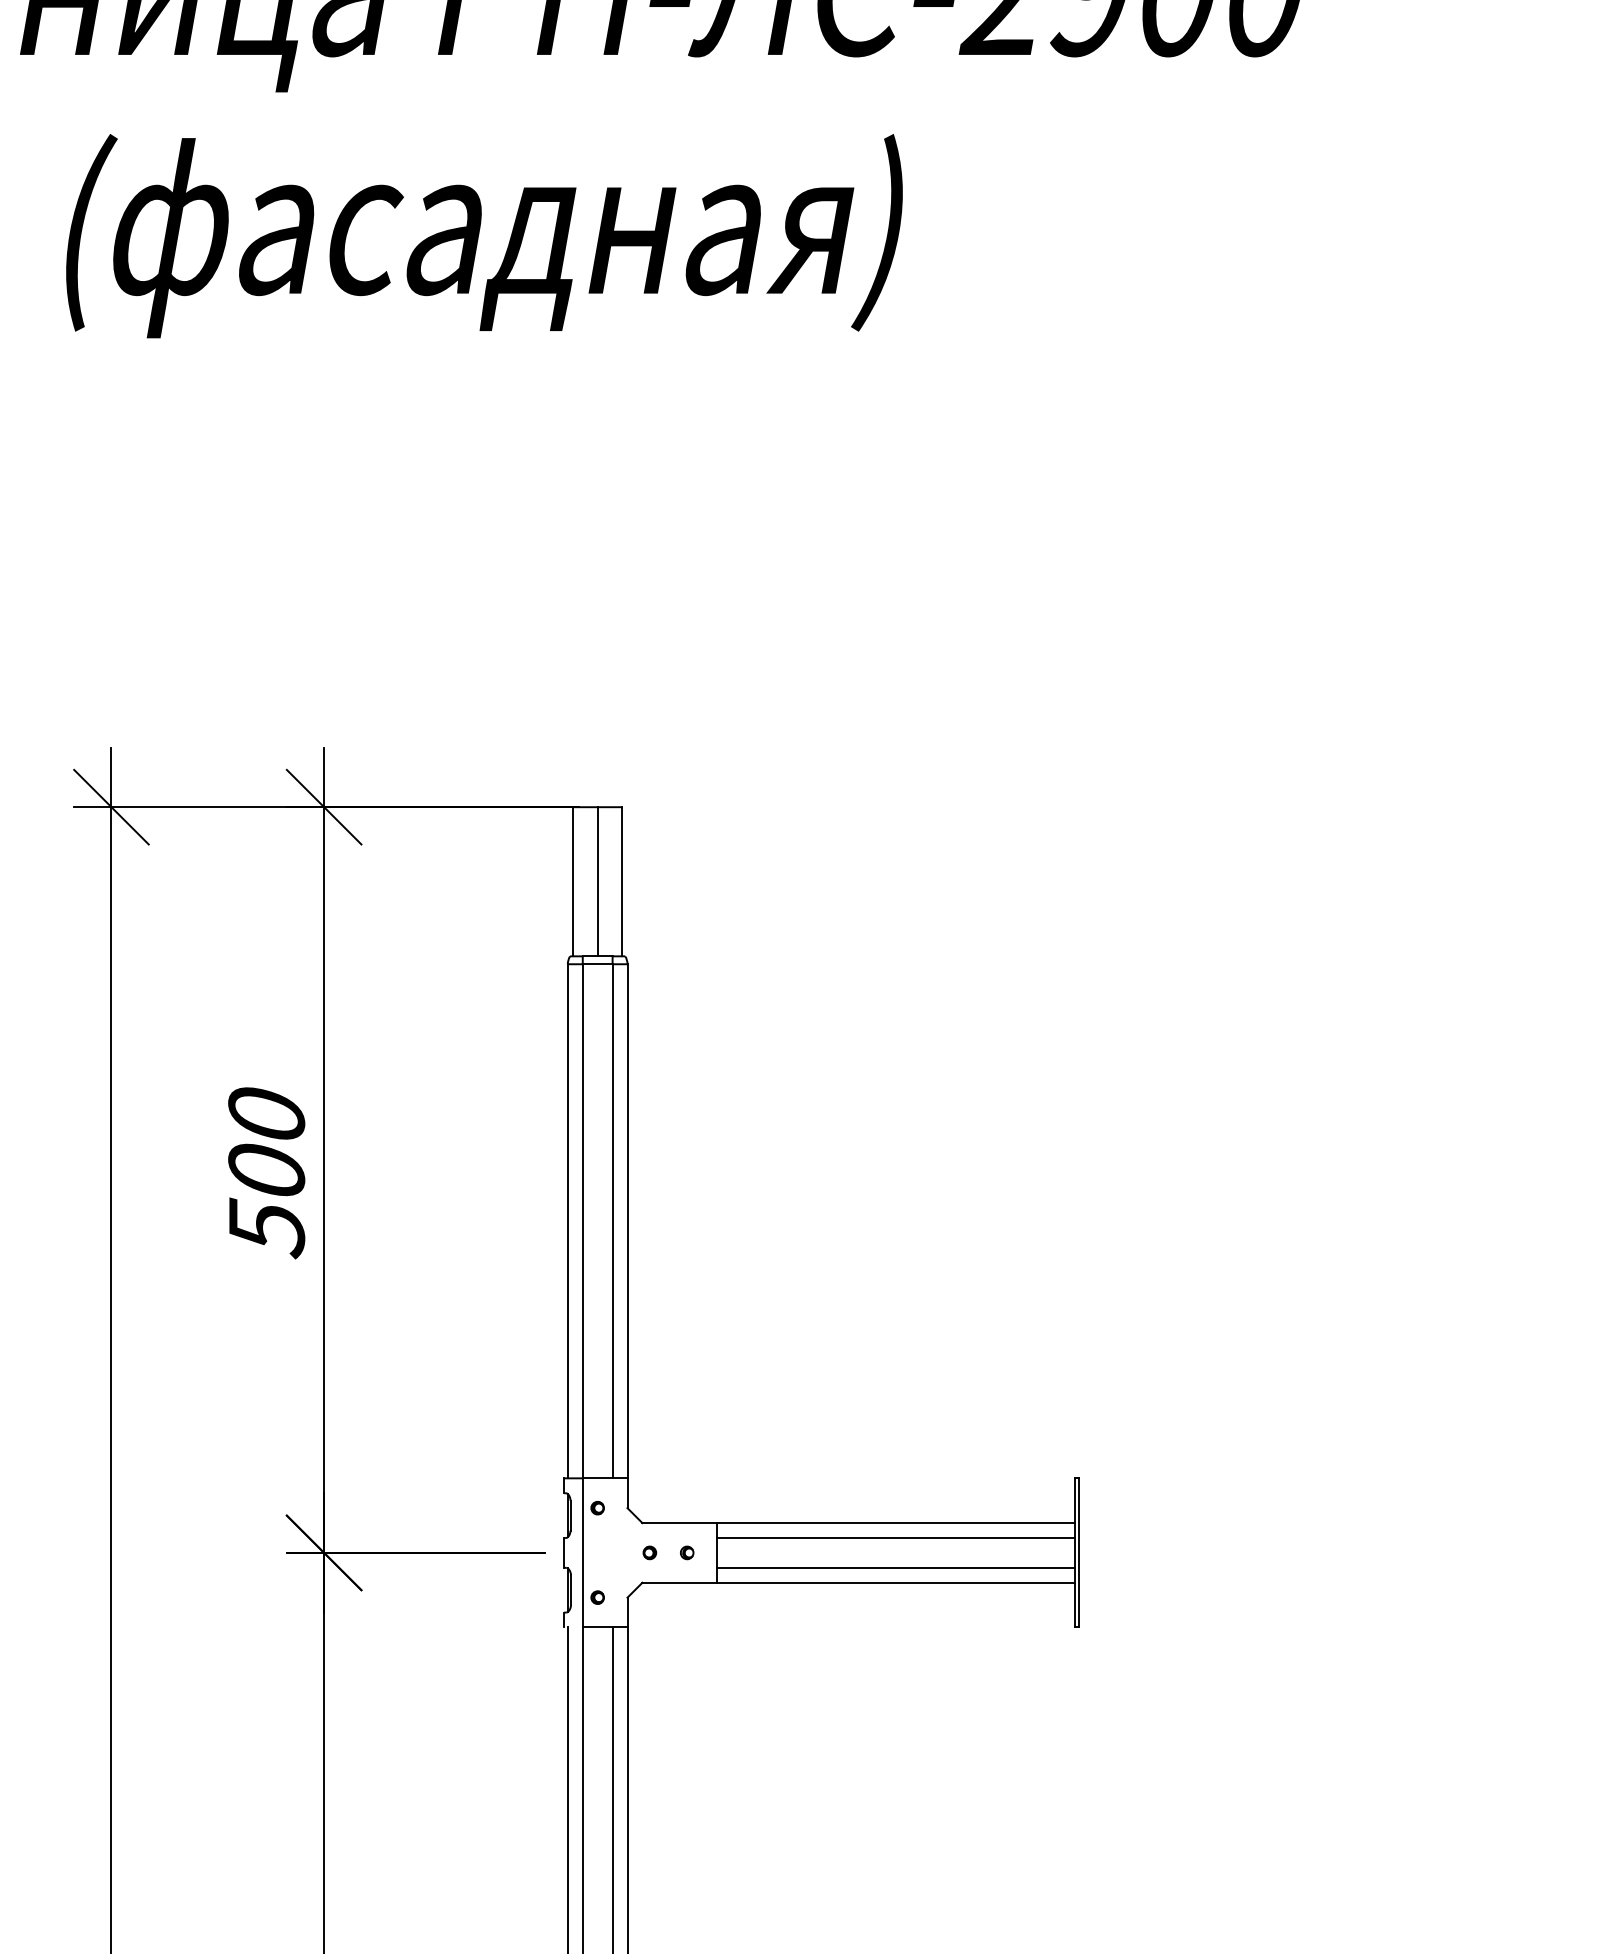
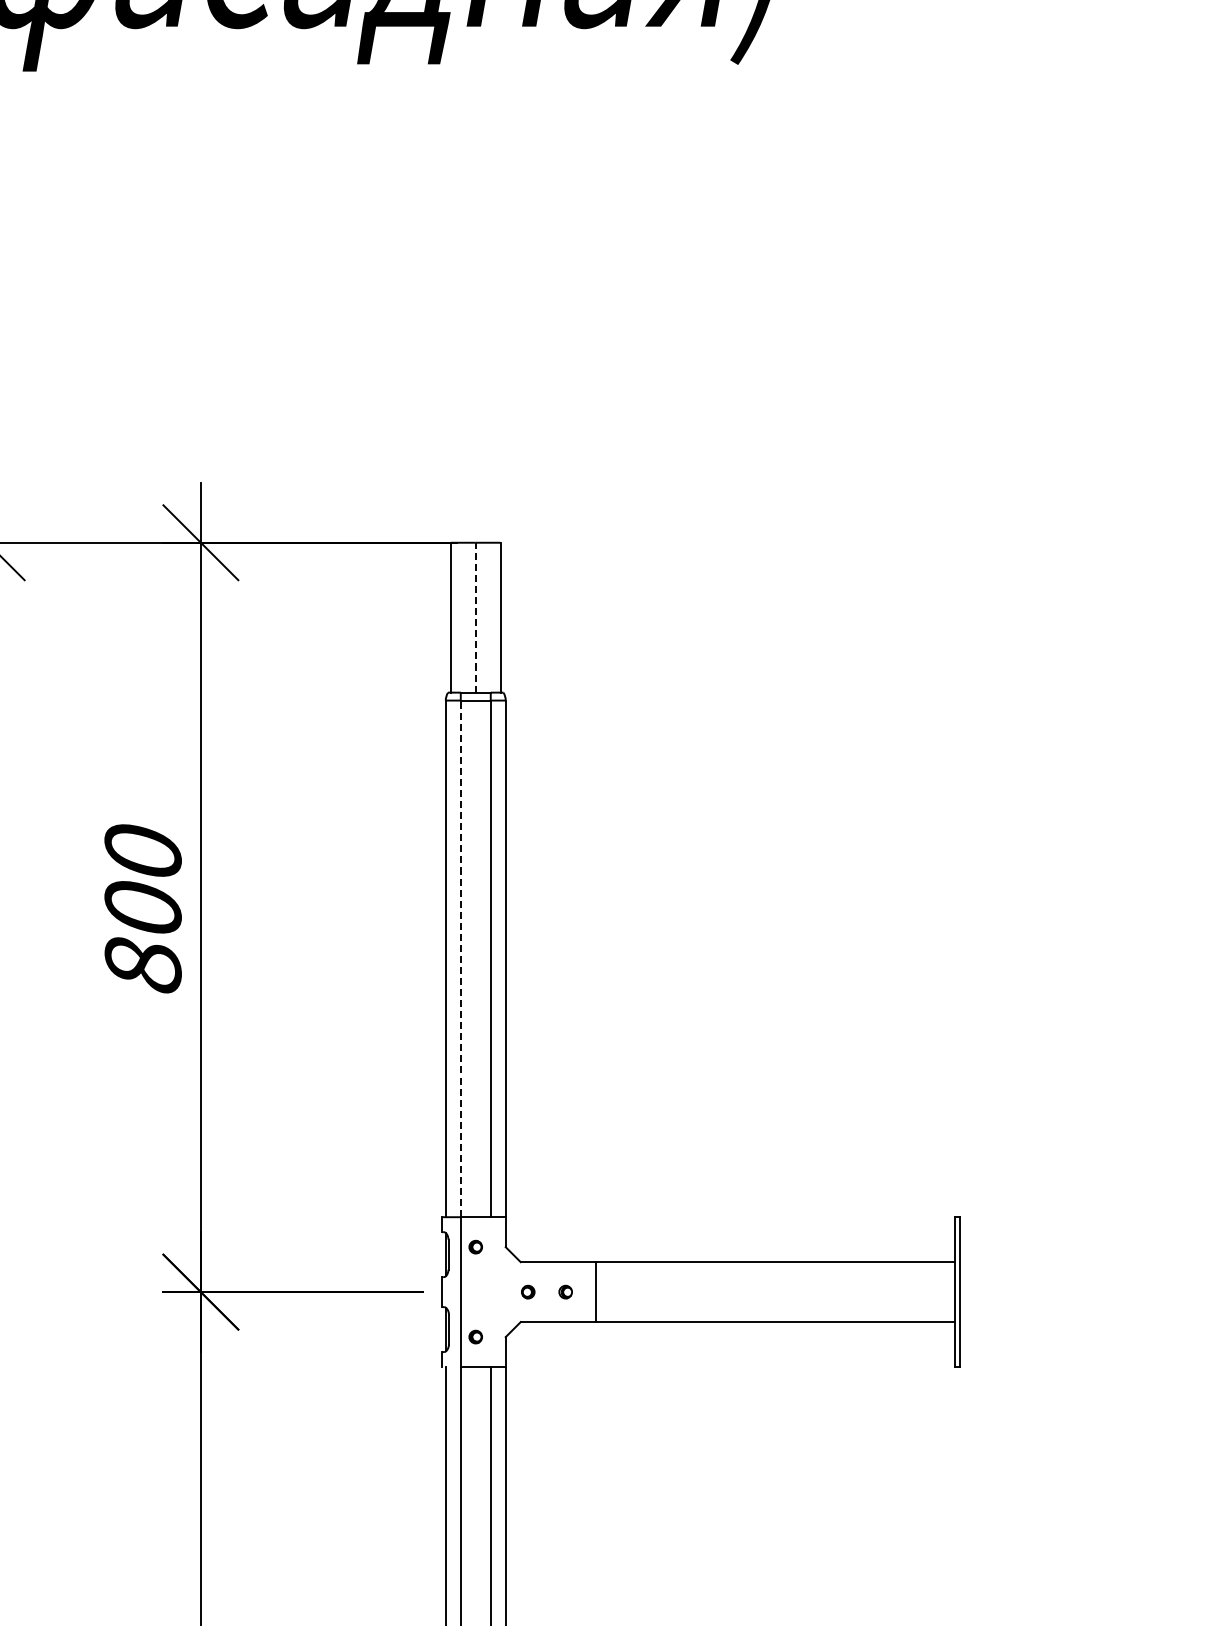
line: (597, 881) -> (475, 617), solid -> dashed
line: (582, 1220) -> (460, 958), solid -> dashed
text: (266, 1228) -> (142, 966), 500 -> 800
line: (895, 1538) -> (775, 1277), removed
line: (895, 1567) -> (775, 1306), removed

